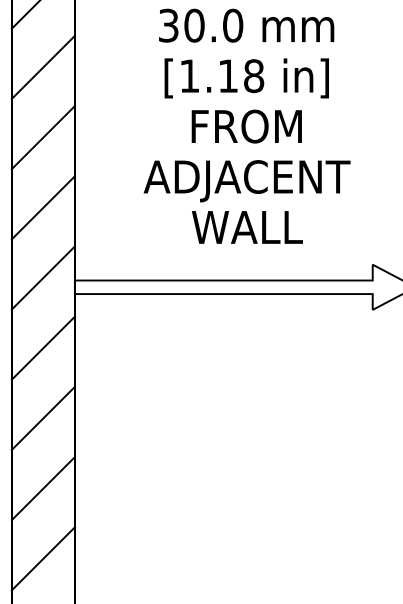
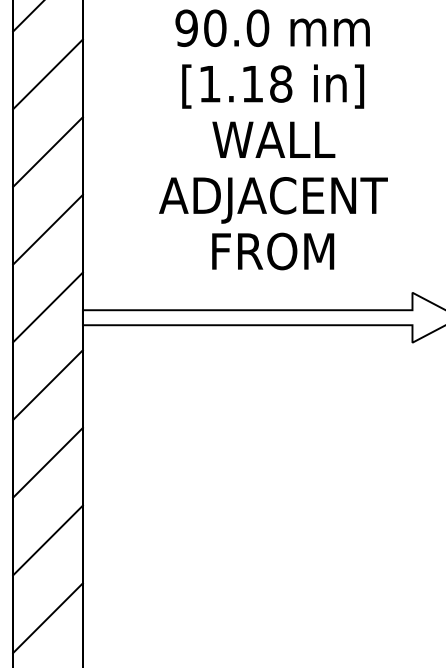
text: (168, 25) -> (186, 28), 30.0 -> 90.0
text: (246, 126) -> (272, 139), FROM -> WALL
text: (246, 227) -> (272, 251), WALL -> FROM

